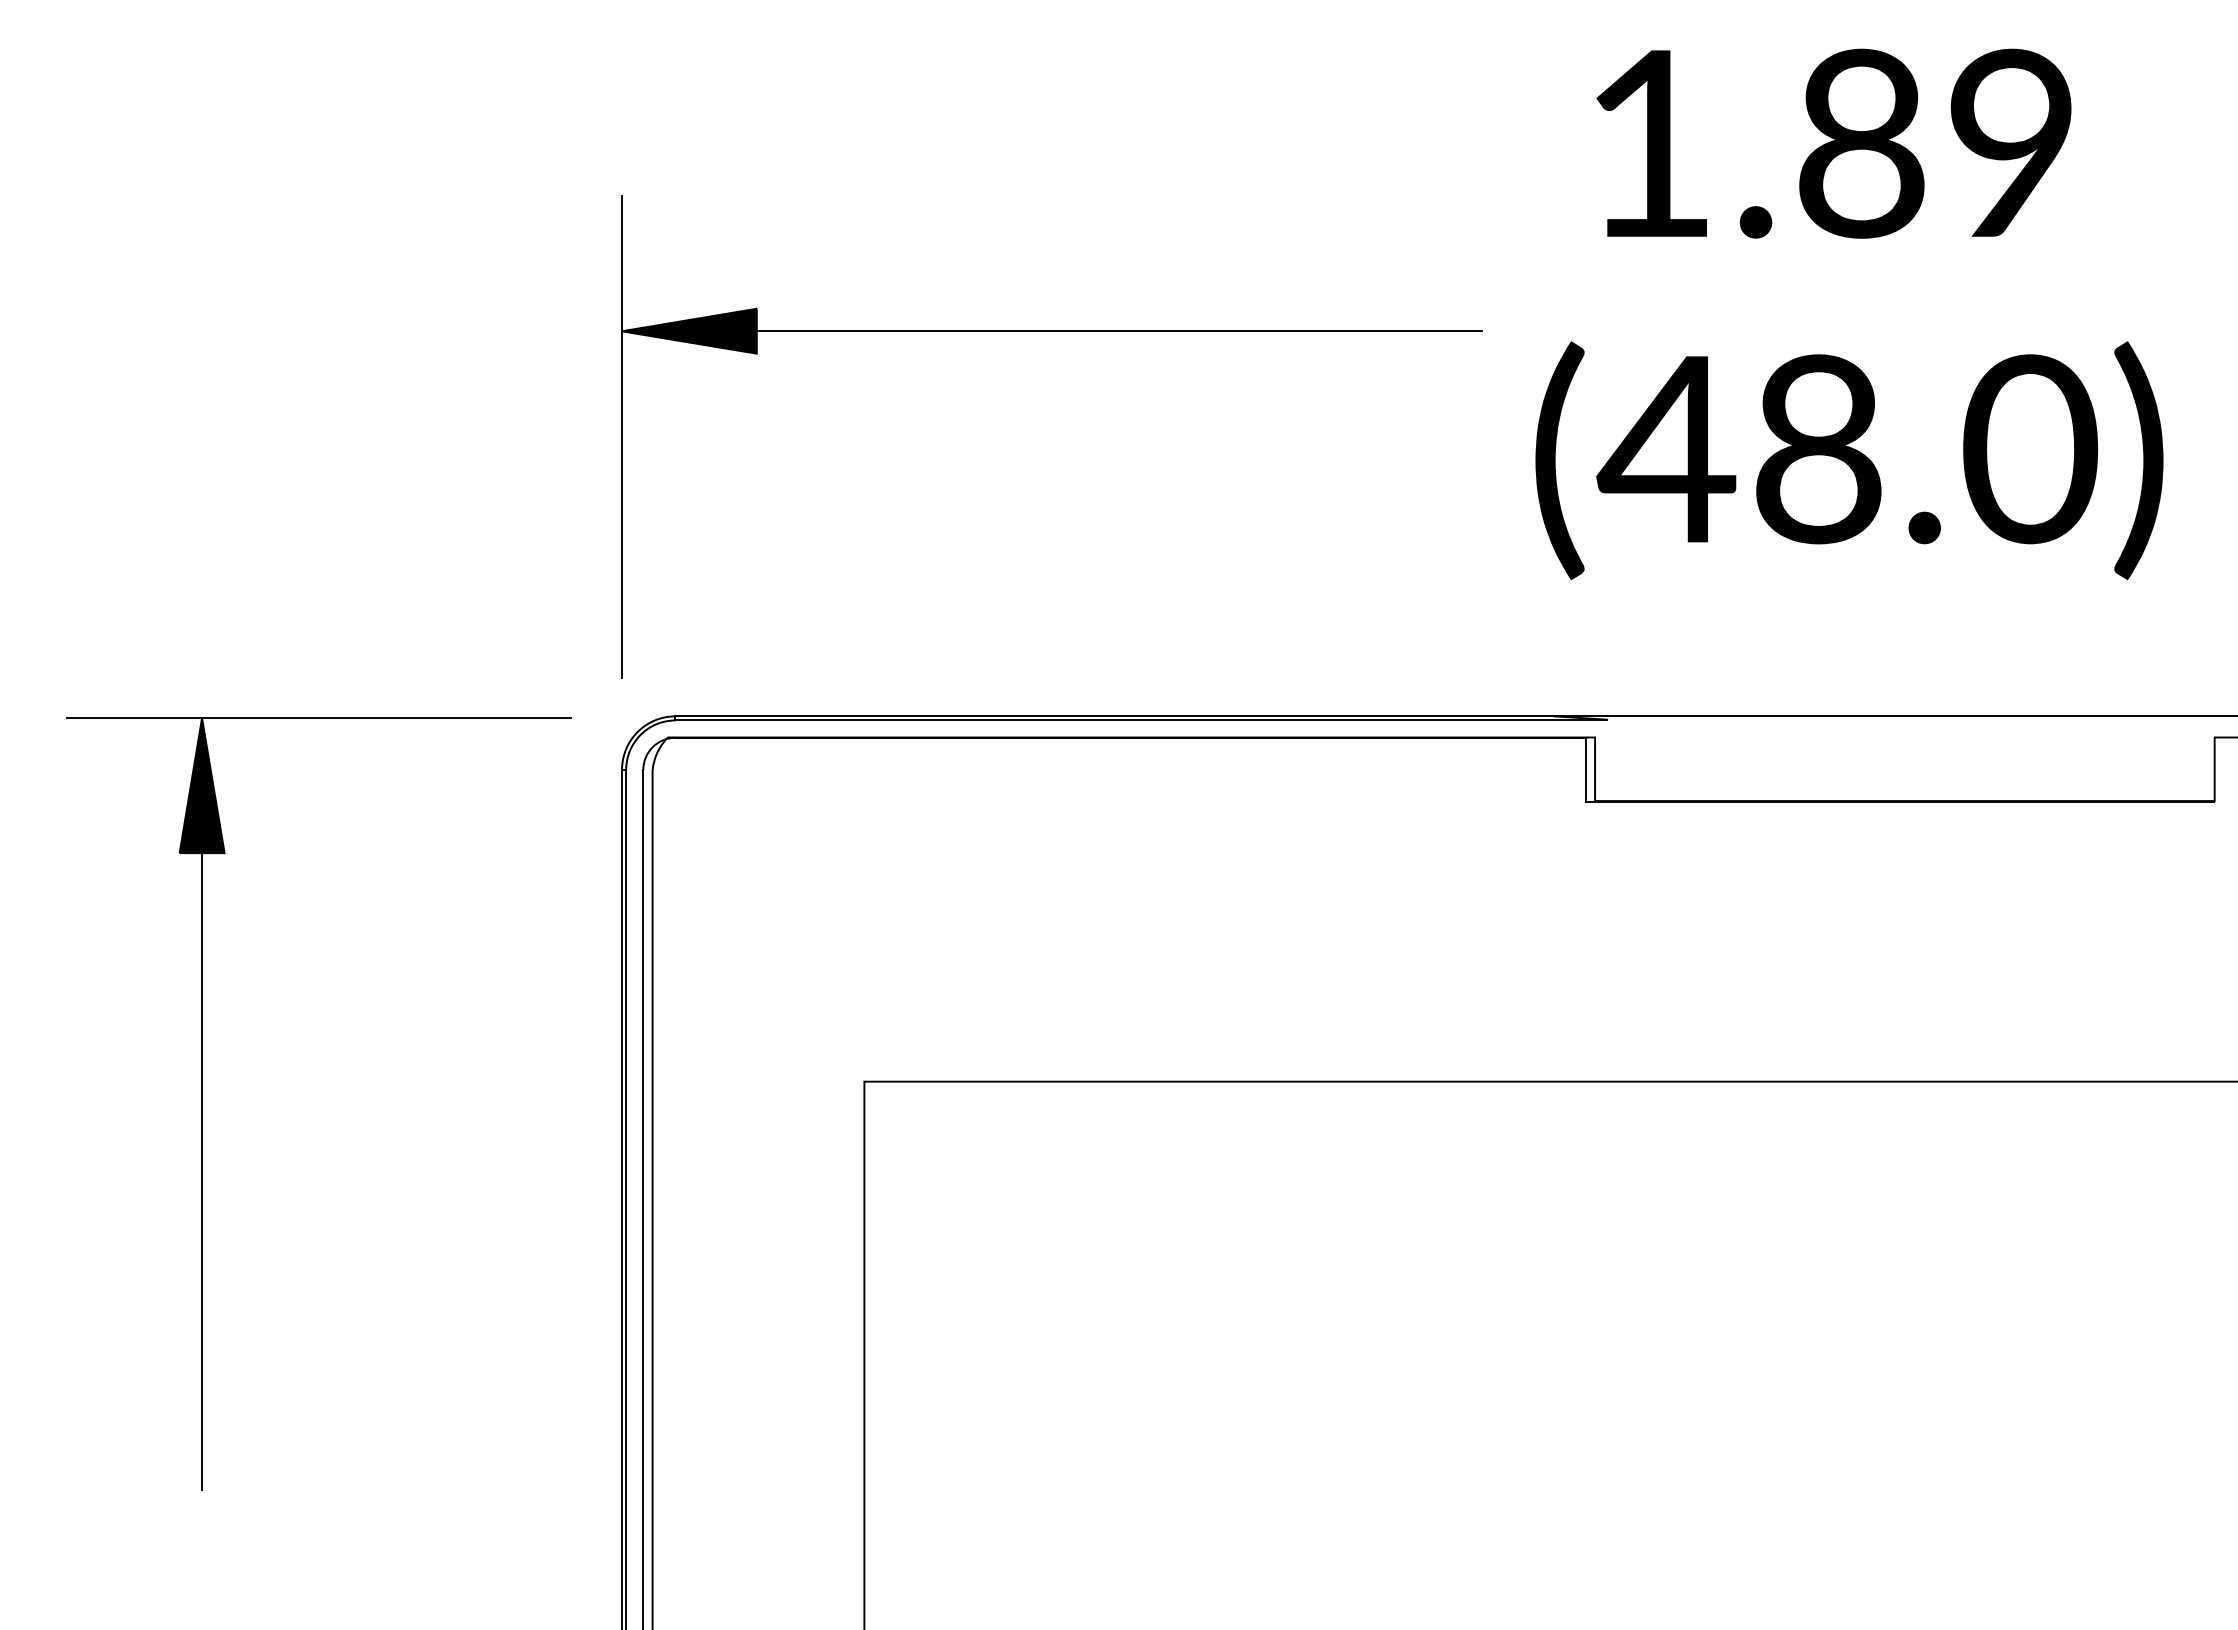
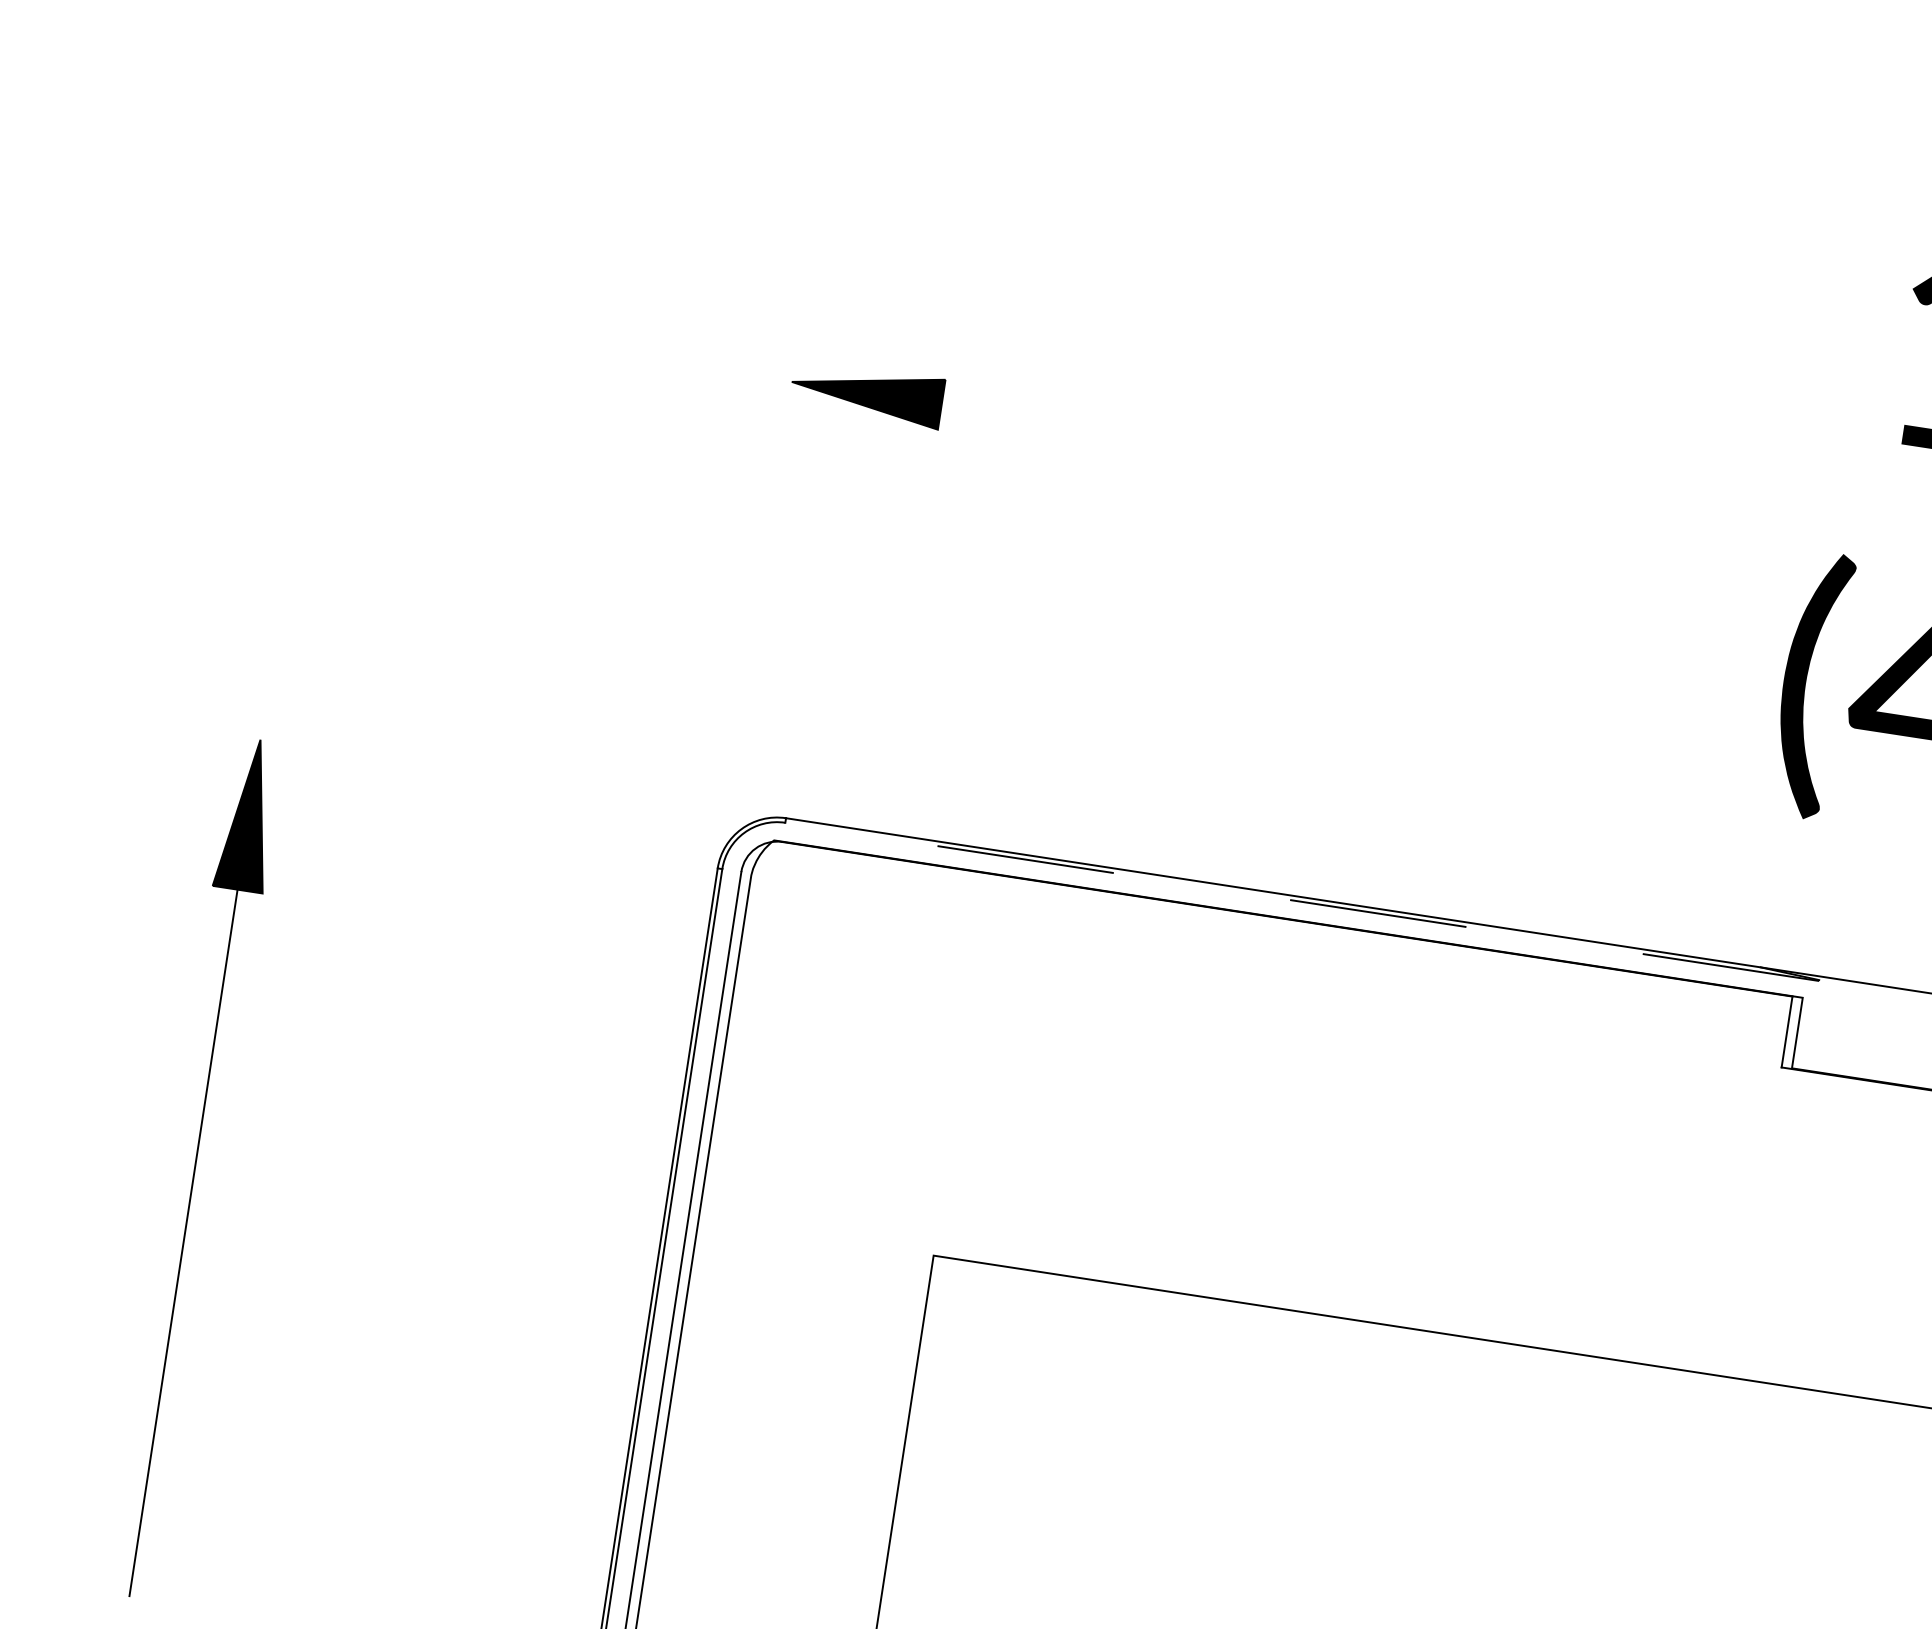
line: (1118, 331) -> (1342, 466), removed
line: (621, 436) -> (773, 498), removed
line: (319, 718) -> (390, 760), removed
line: (1141, 720) -> (1302, 901), solid -> dashed

